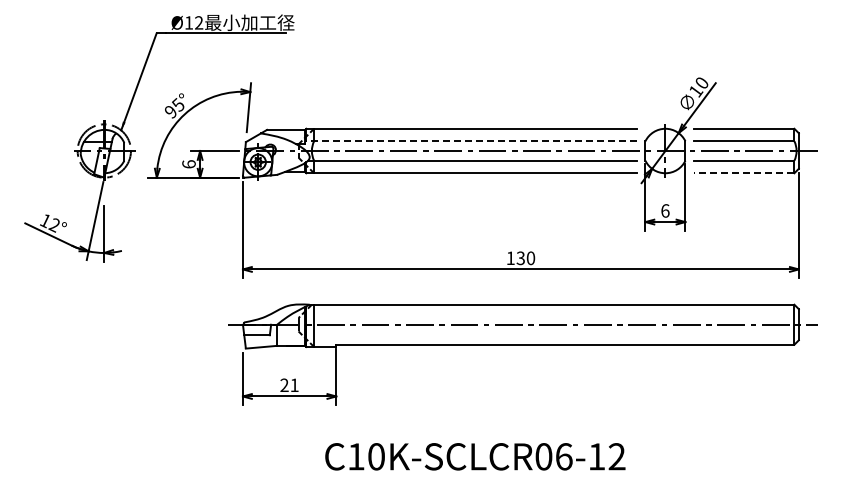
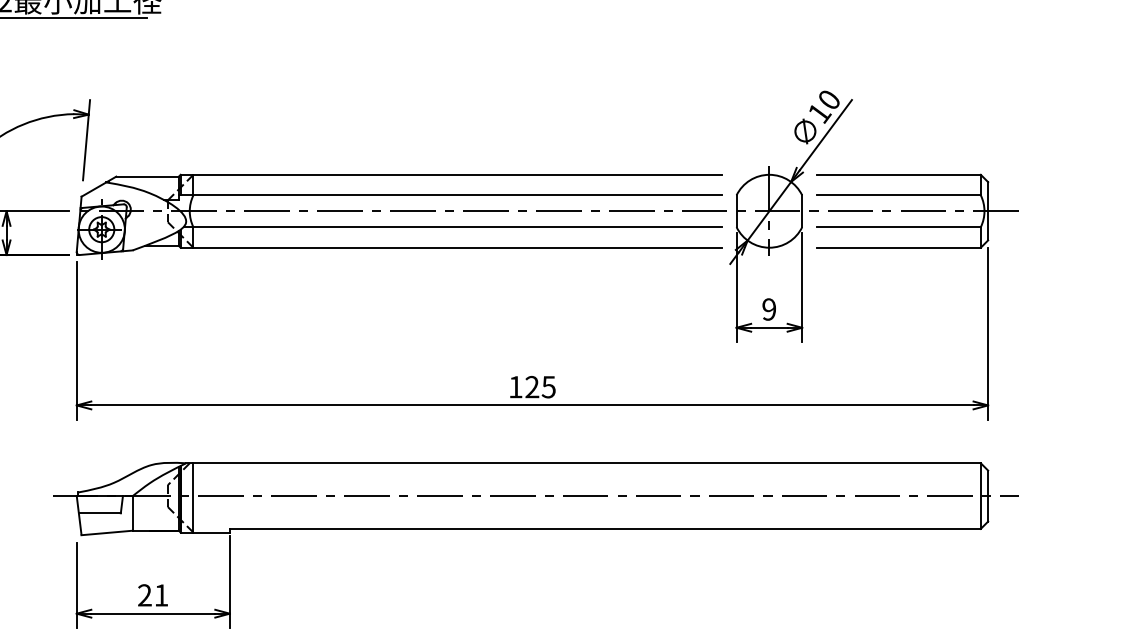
line: (470, 141) -> (449, 195), dashed -> solid
line: (743, 173) -> (897, 248), dashed -> solid
text: (665, 210) -> (769, 308), 6 -> 9
text: (525, 258) -> (539, 387), 130 -> 125

